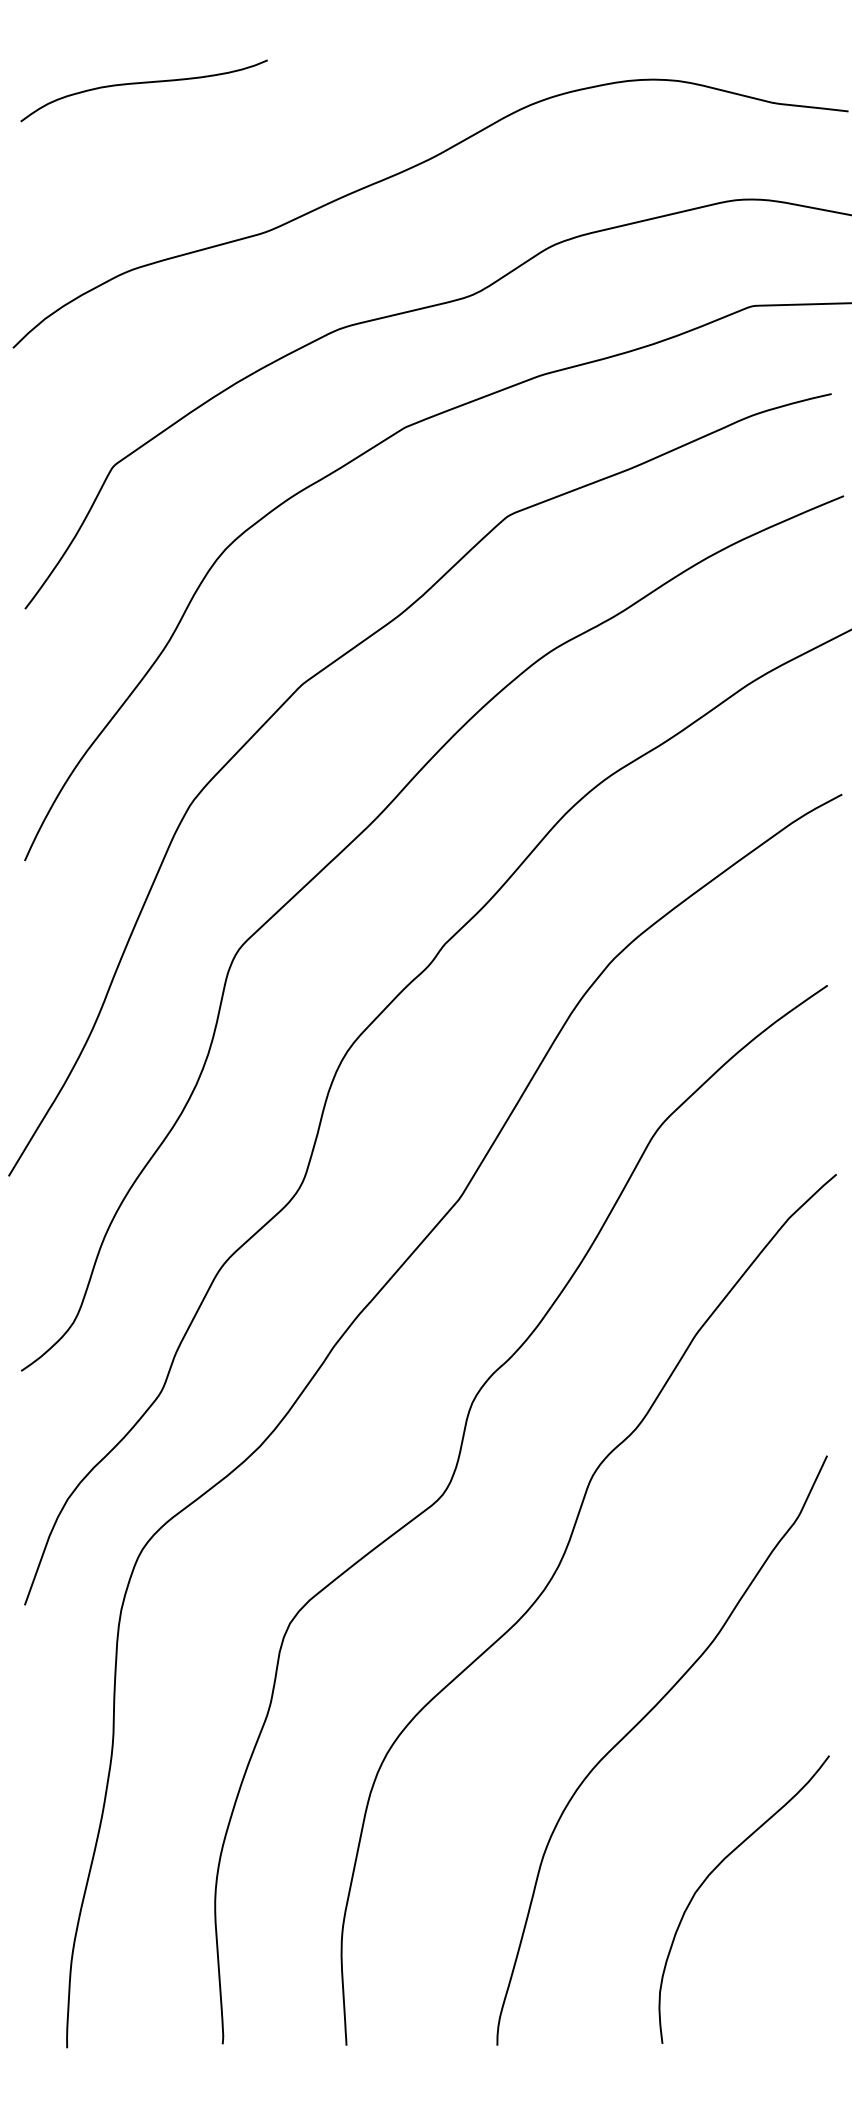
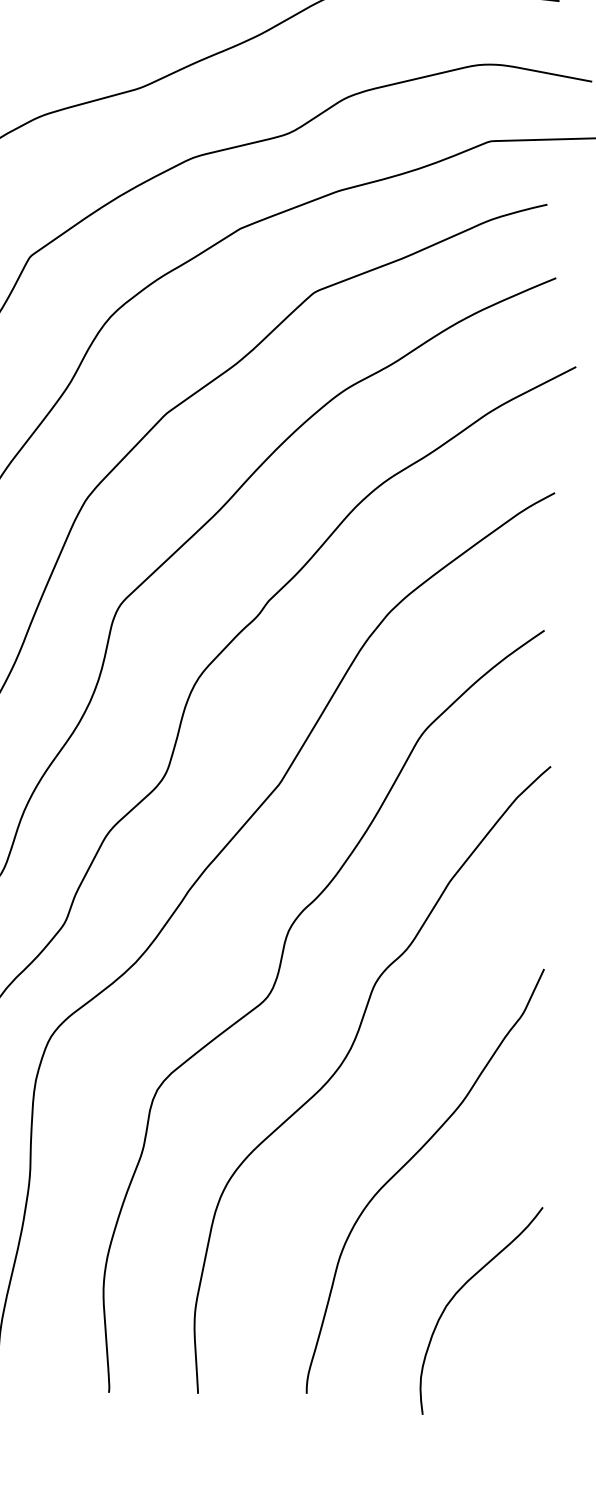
curve: (714, 1870) -> (460, 1290), moved

